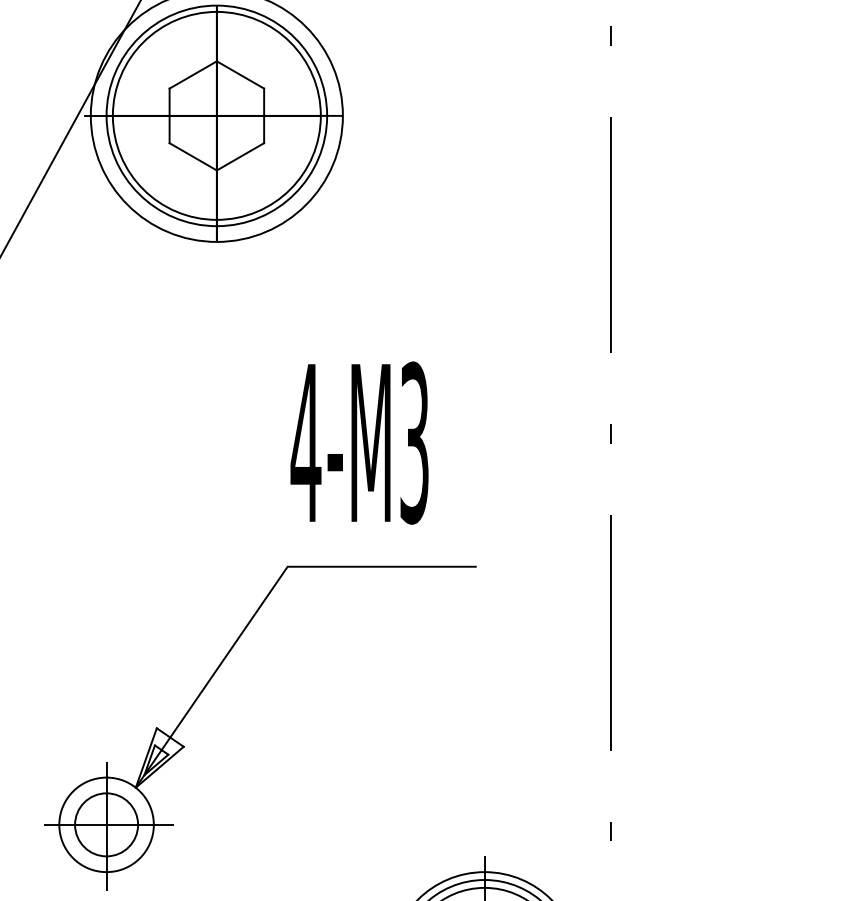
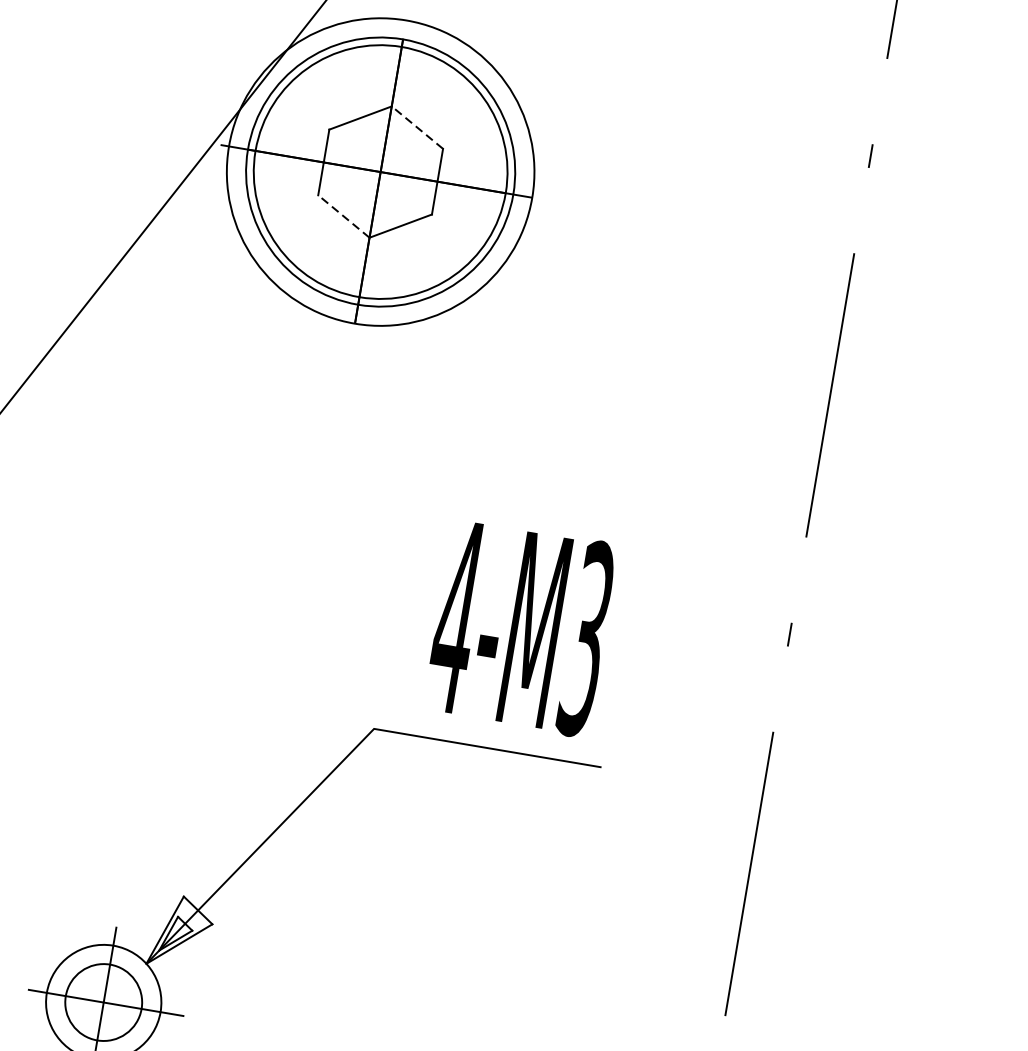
line: (240, 74) -> (417, 127), solid -> dashed
line: (192, 156) -> (343, 215), solid -> dashed
text: (359, 442) -> (521, 627), moved

